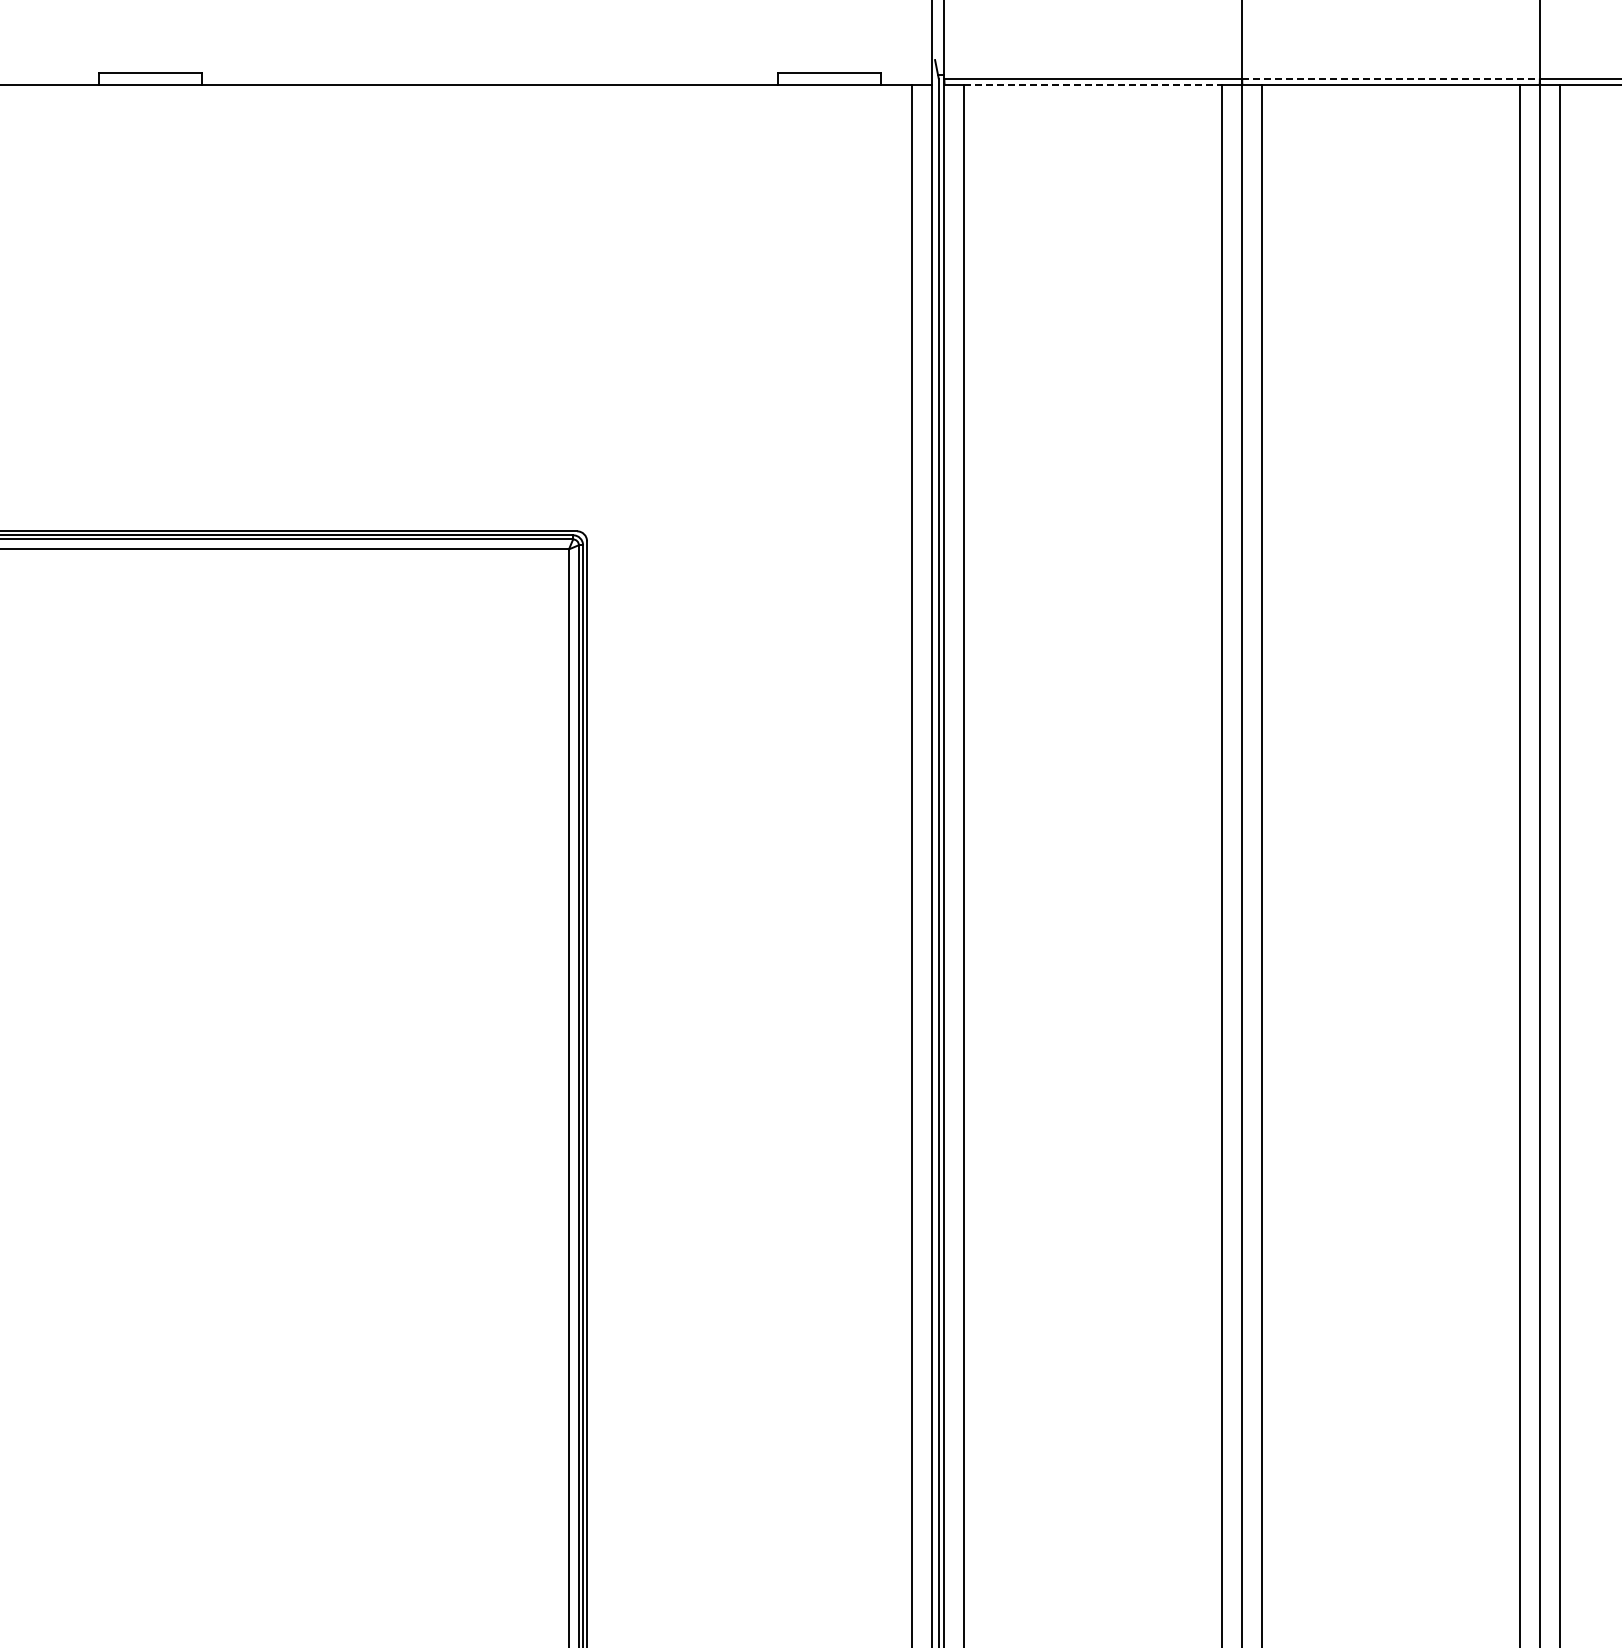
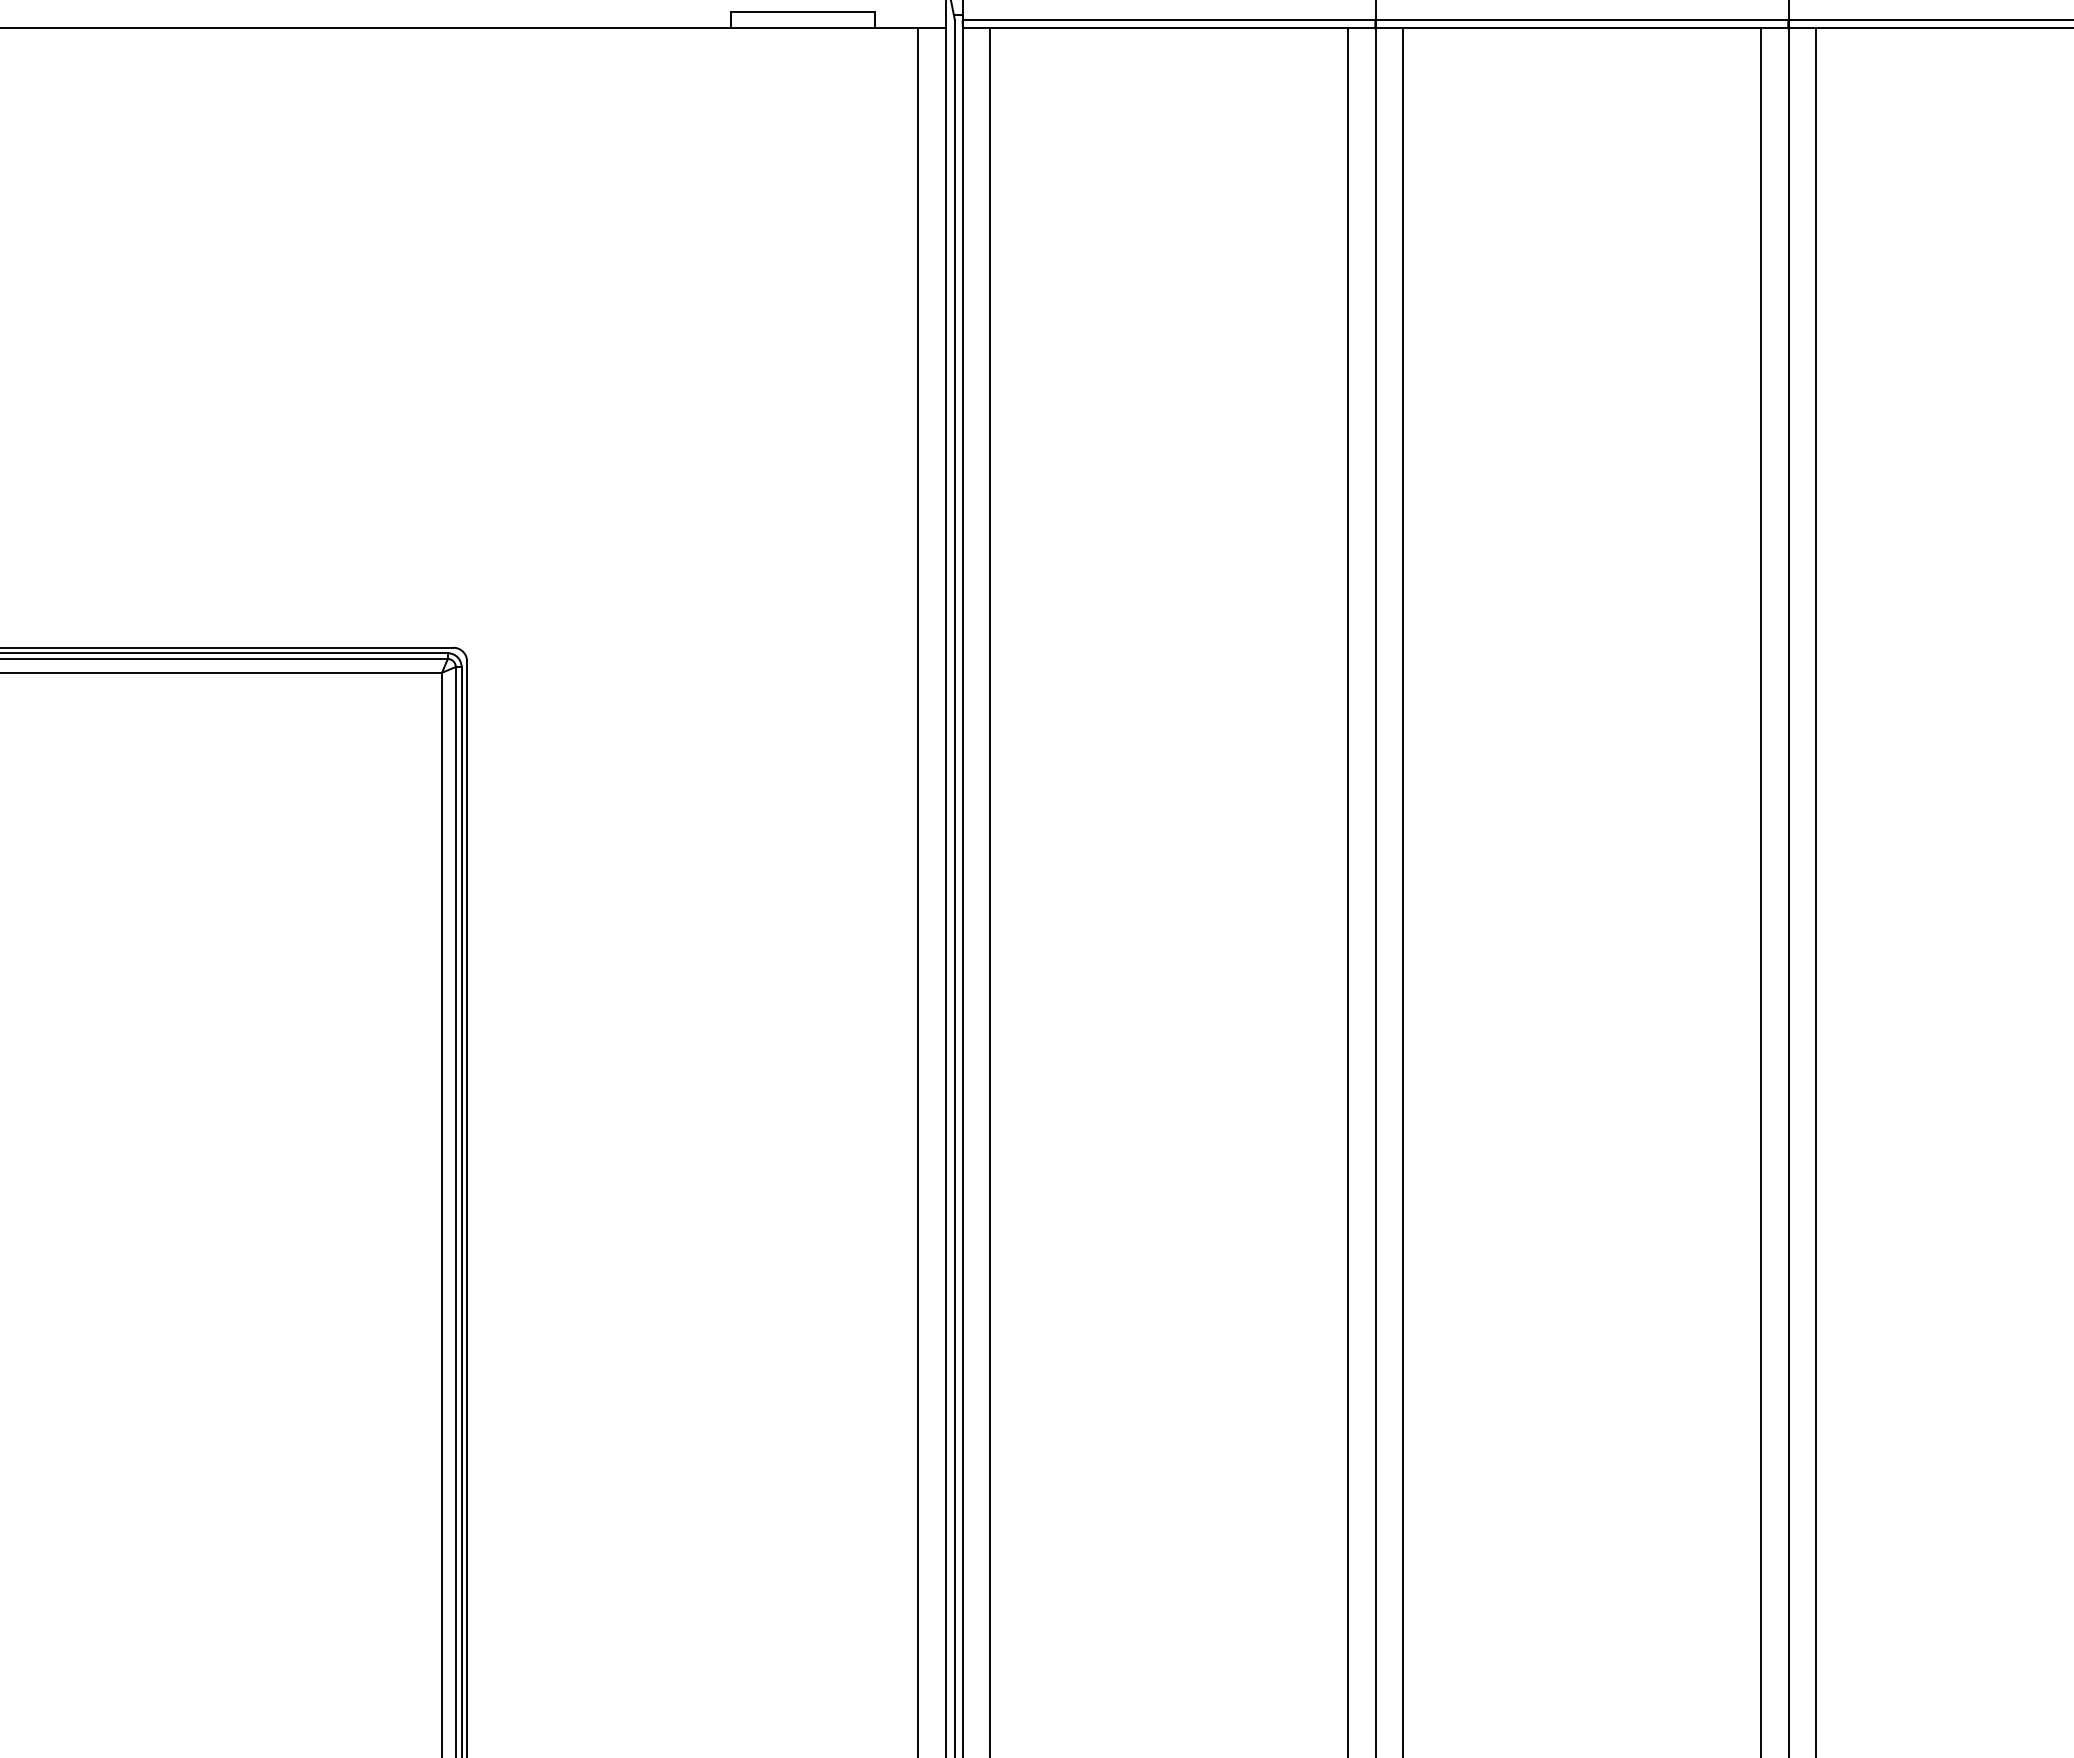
line: (1391, 78) -> (1582, 19), dashed -> solid
line: (1093, 84) -> (1169, 28), dashed -> solid

